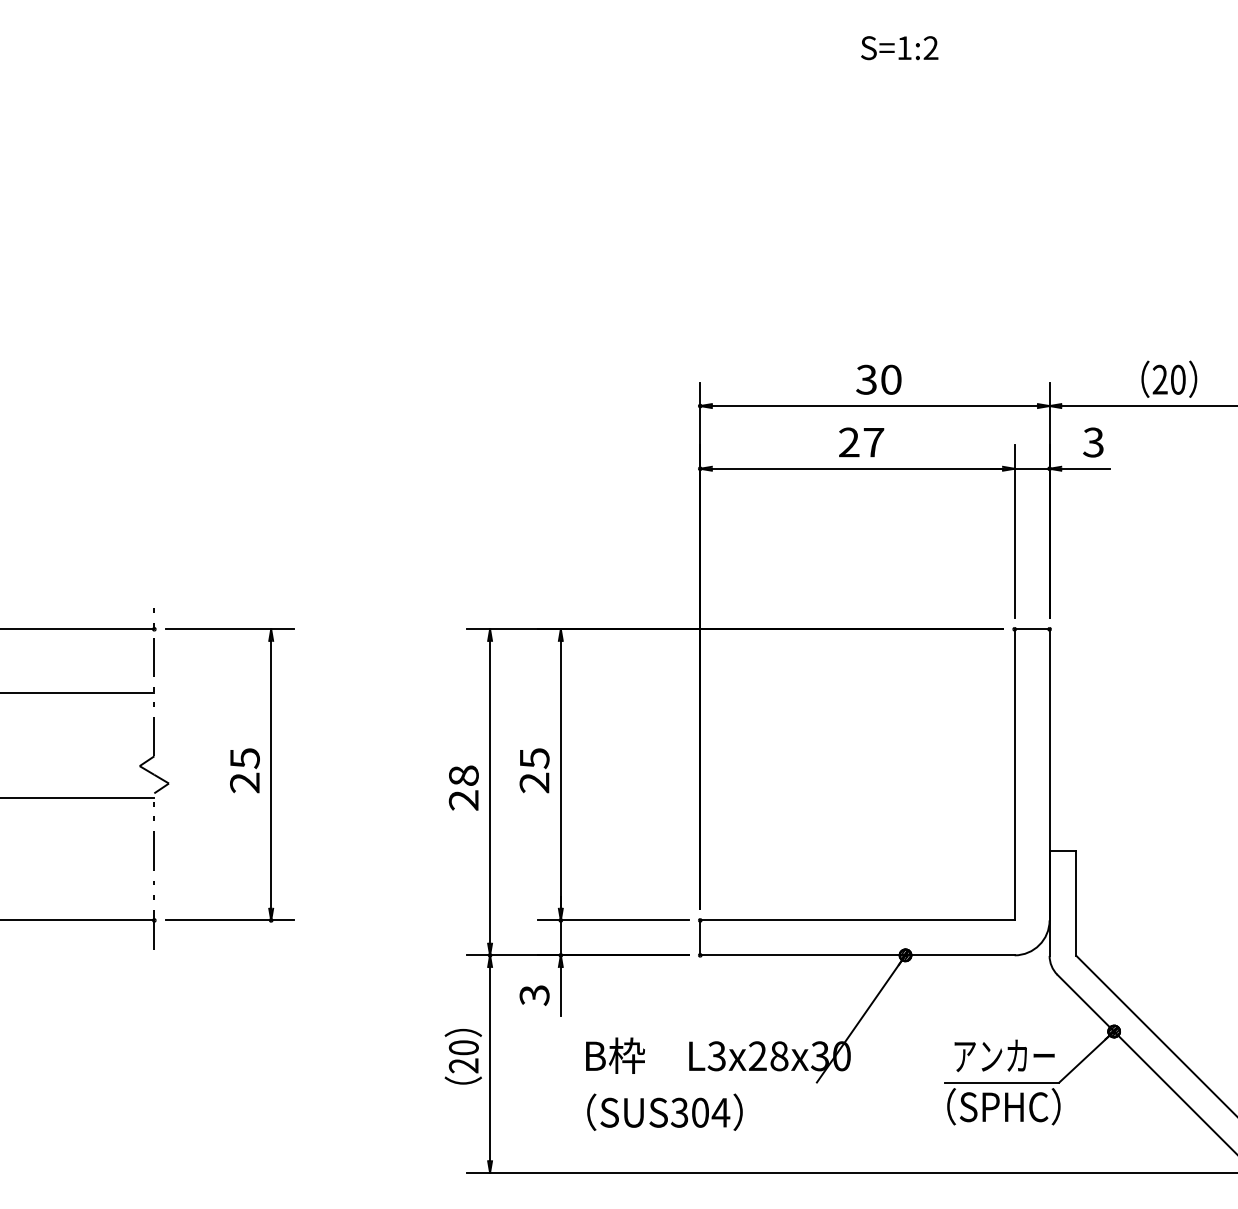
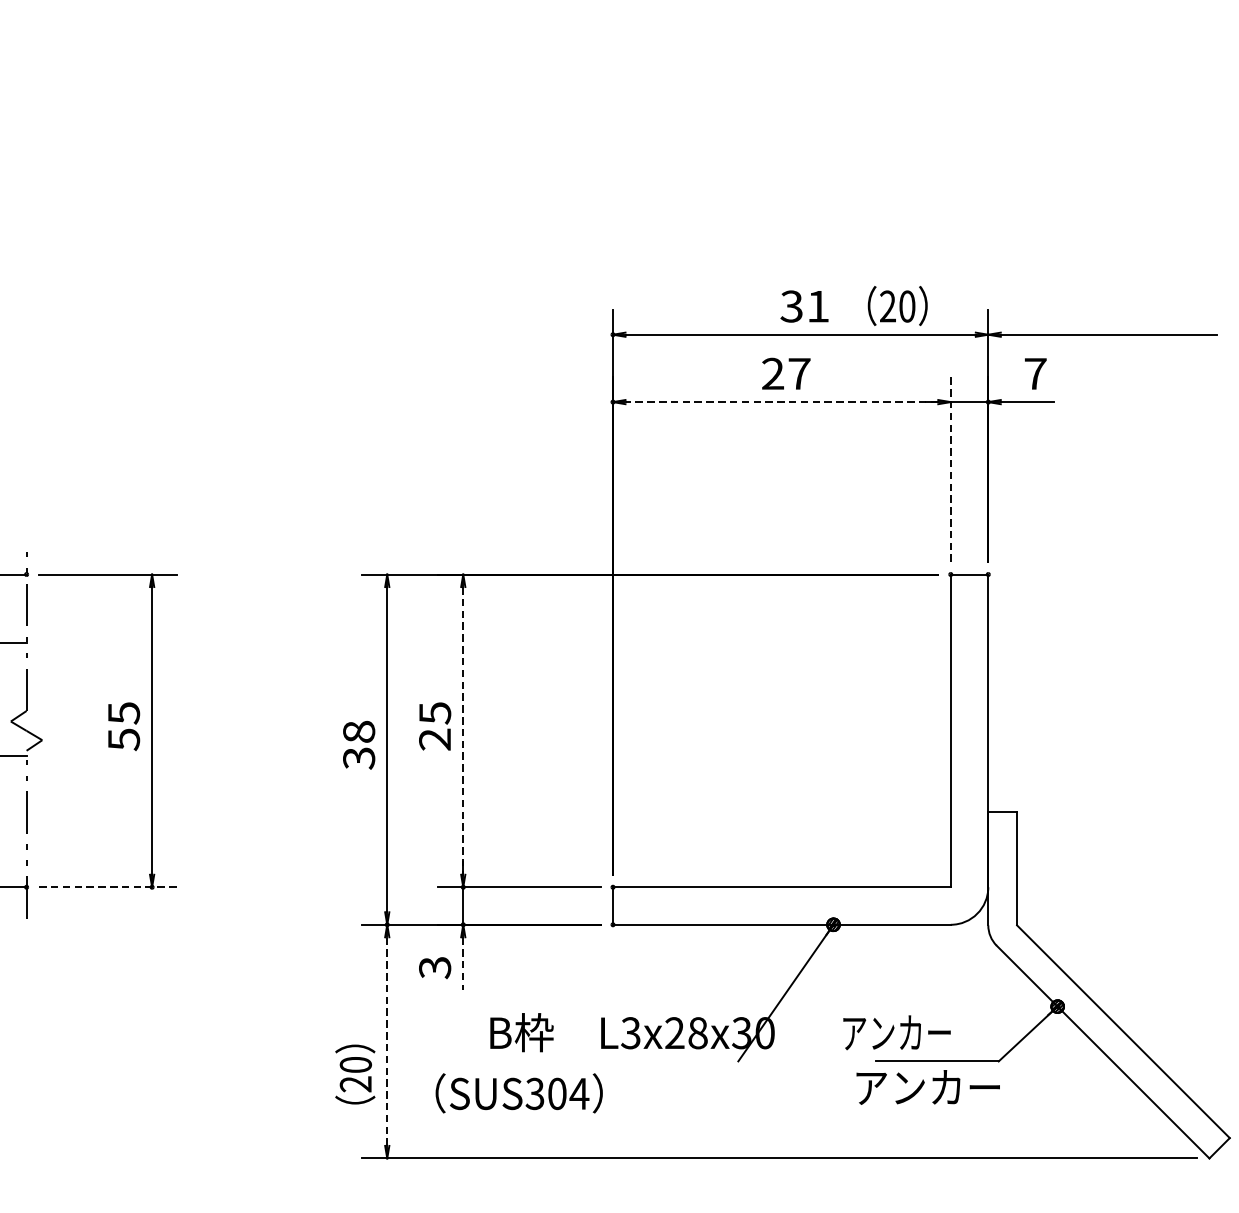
text: (1169, 378) -> (897, 305), moved
text: (891, 379) -> (818, 306), 30 -> 31
text: (1093, 442) -> (1035, 373), 3 -> 7
line: (857, 468) -> (781, 401), solid -> dashed
line: (1014, 531) -> (950, 469), solid -> dashed
line: (560, 774) -> (462, 730), solid -> dashed
text: (244, 782) -> (123, 739), 25 -> 55
text: (463, 800) -> (358, 758), 28 -> 38
line: (230, 920) -> (108, 887), solid -> dashed
line: (560, 991) -> (462, 963), solid -> dashed
text: (1004, 1055) -> (896, 1032), moved
text: (462, 1056) -> (354, 1074), moved
line: (490, 1063) -> (387, 1040), solid -> dashed
text: (993, 1106) -> (928, 1087), （SPHC） -> アンカー
text: (664, 1111) -> (518, 1092), moved

